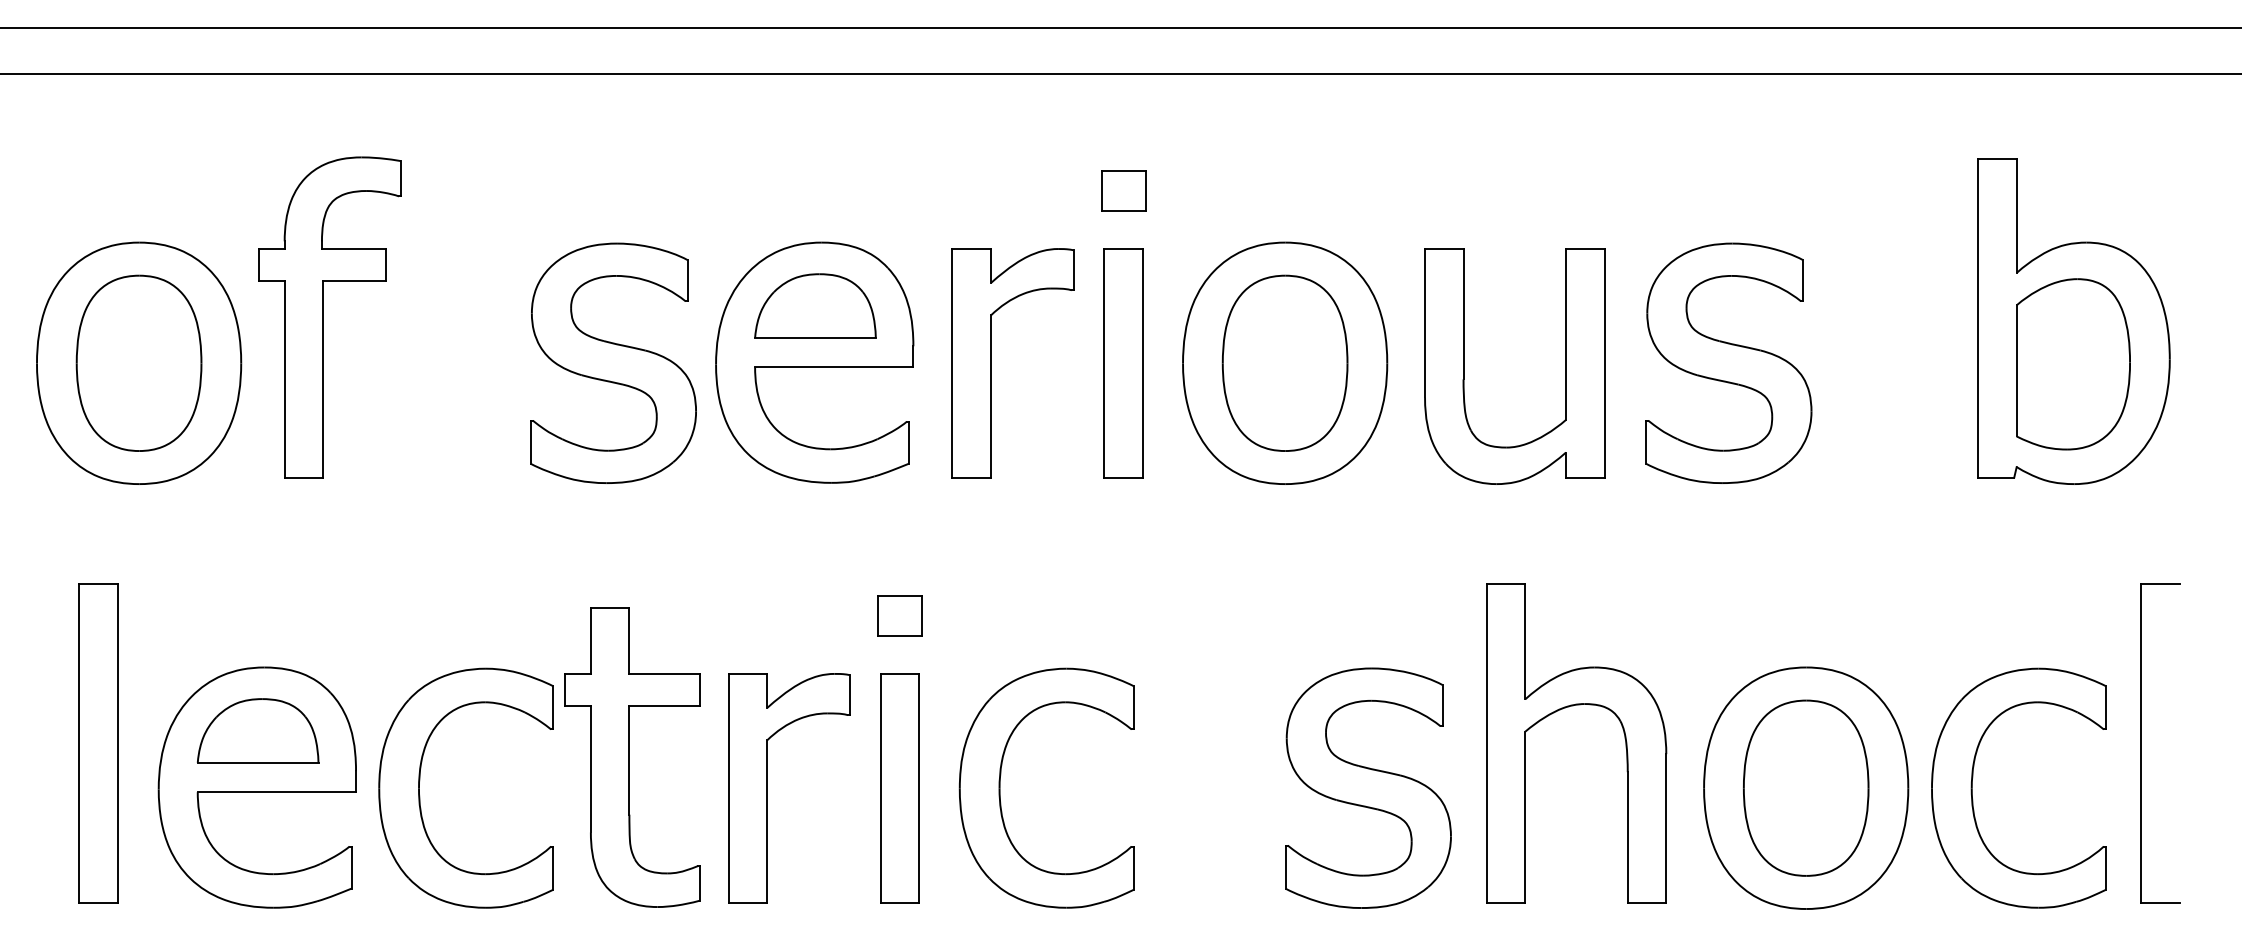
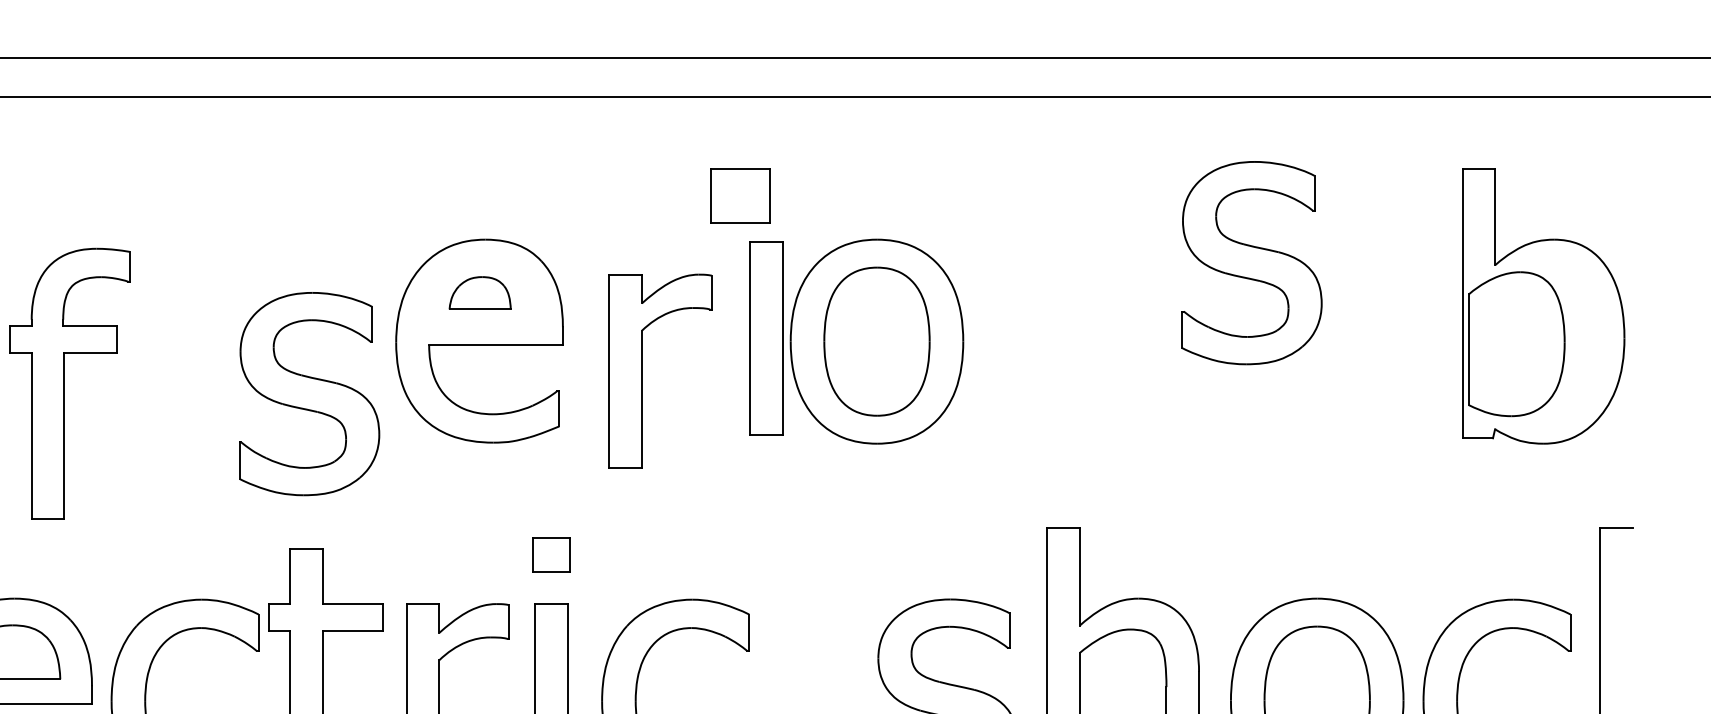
part: (1123, 190) -> (740, 195), size x1.6
part: (815, 305) -> (480, 292), size x0.6
part: (329, 317) -> (69, 384), moved
part: (613, 362) -> (309, 393), moved
part: (1728, 362) -> (1251, 262), moved
part: (991, 363) -> (642, 371), moved
part: (1123, 363) -> (766, 338), moved
part: (2073, 364) -> (1516, 344), moved
part: (1464, 366) -> (1028, 344), removed

